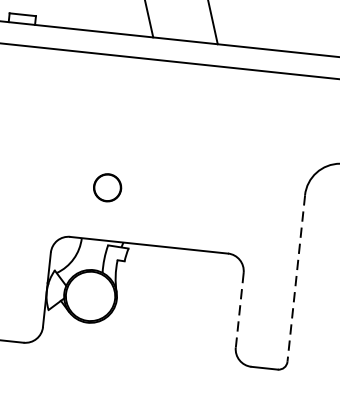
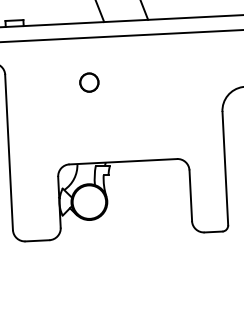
circle: (107, 187) -> (89, 82), moved
line: (296, 278) -> (225, 168), dashed -> solid
line: (239, 311) -> (190, 196), dashed -> solid

